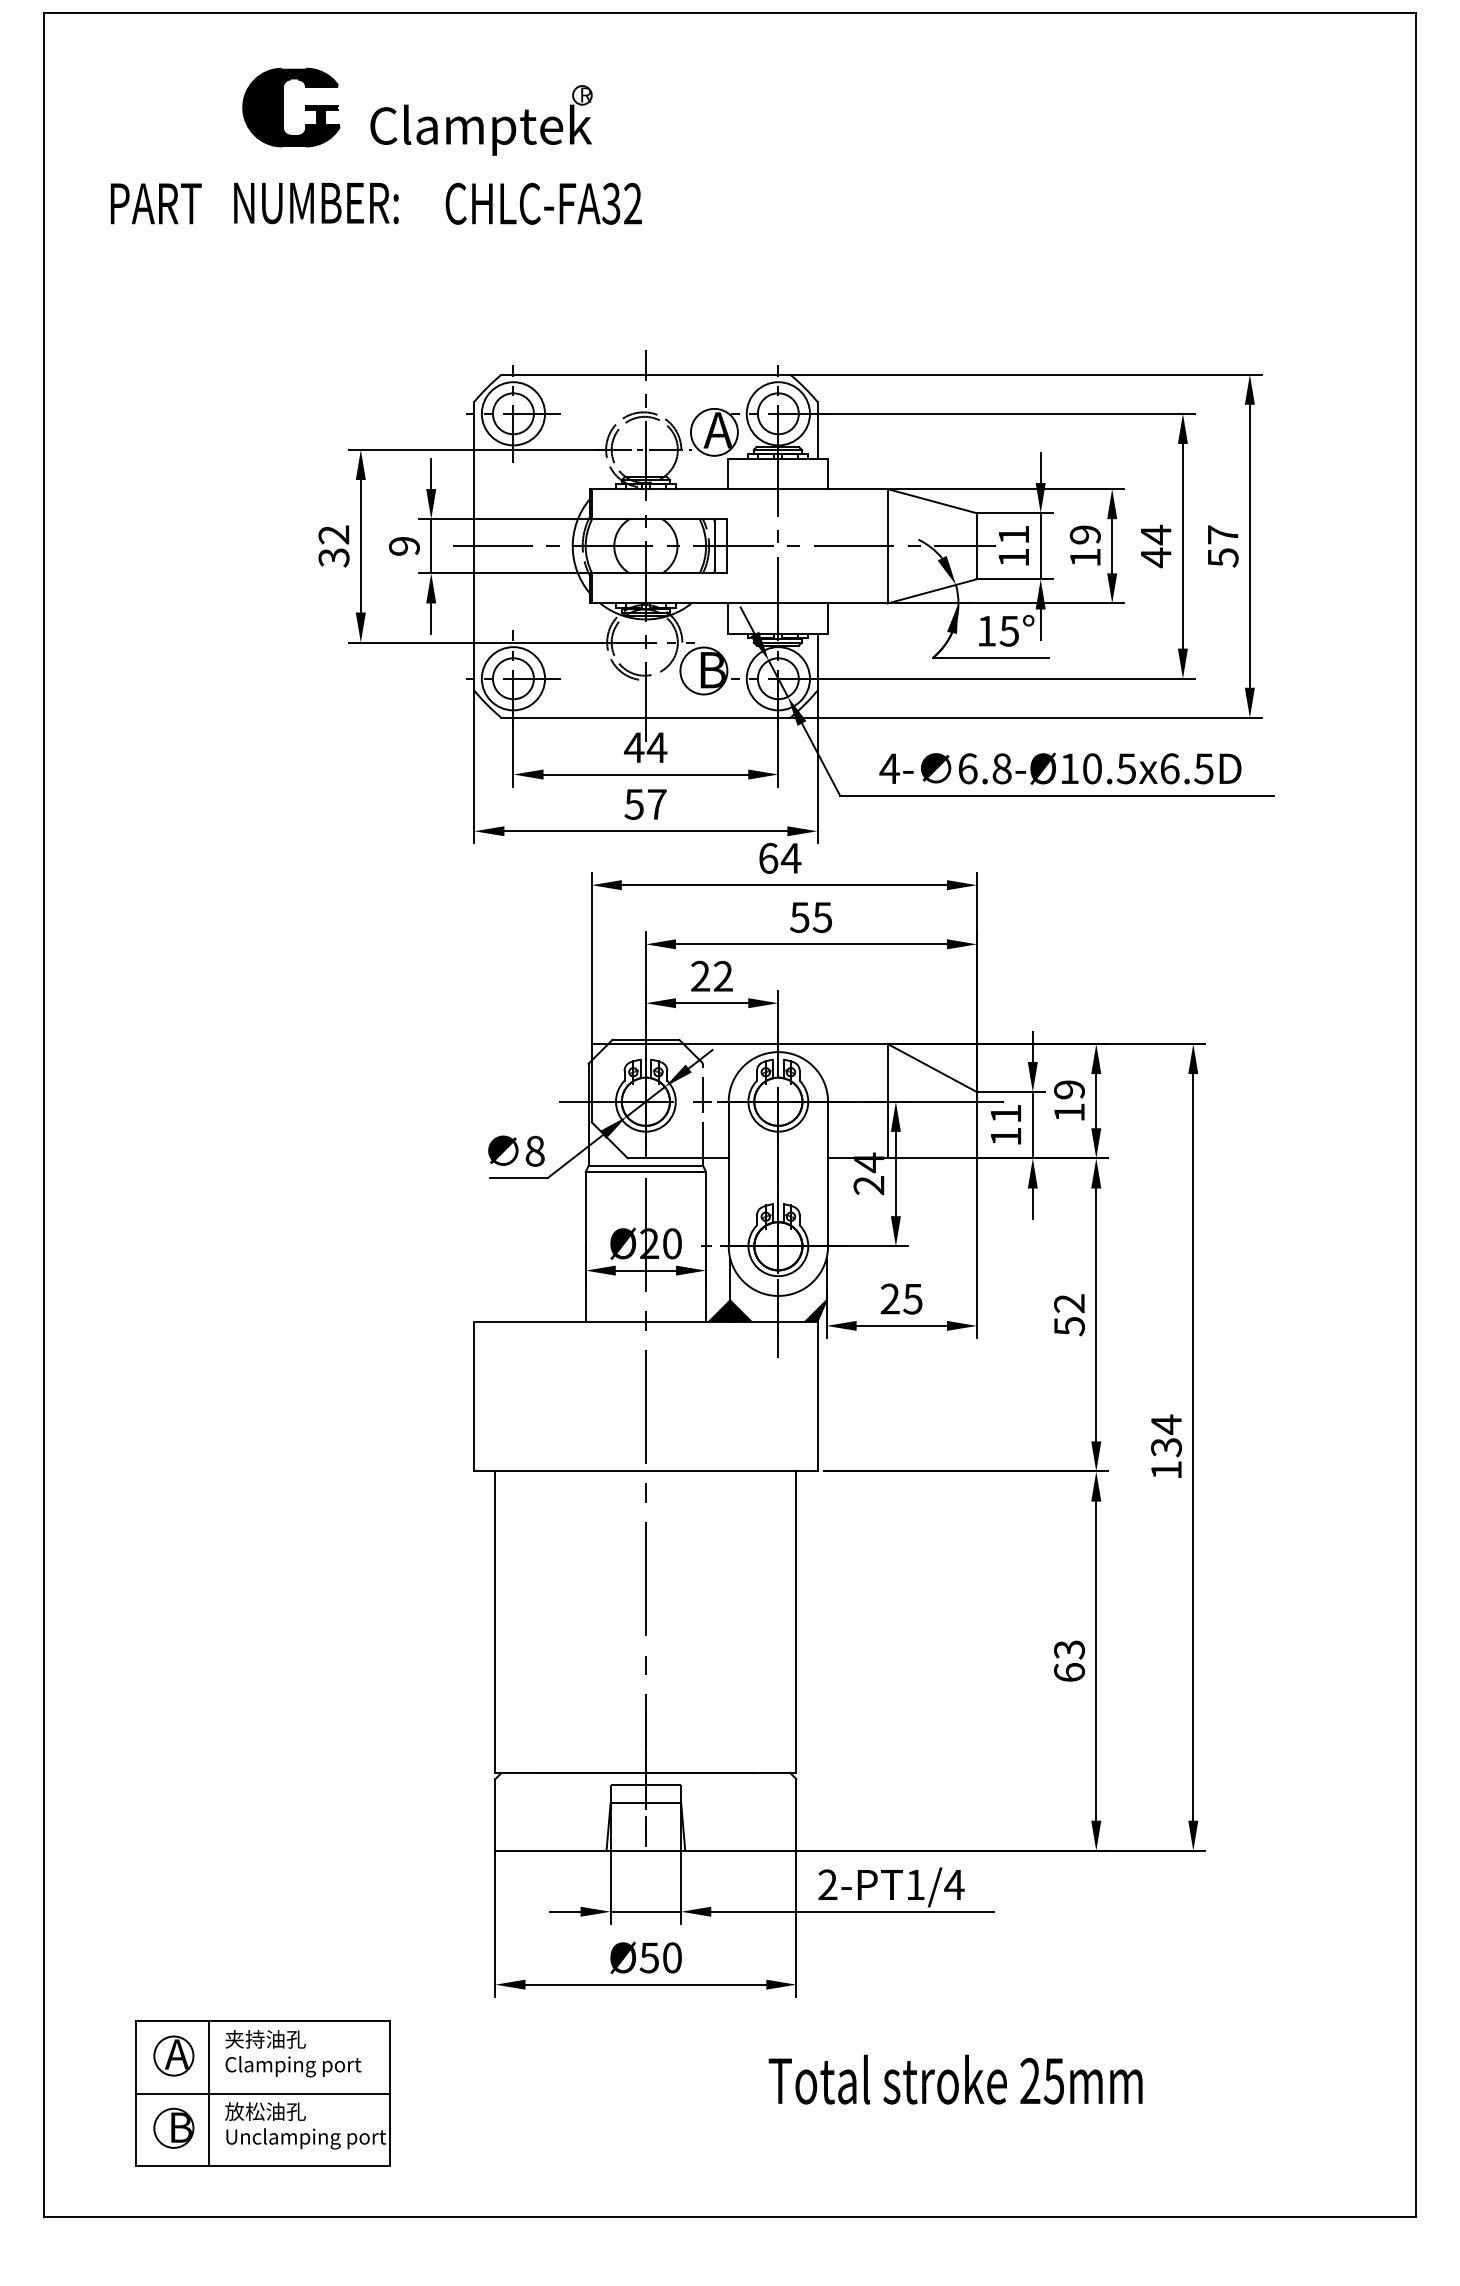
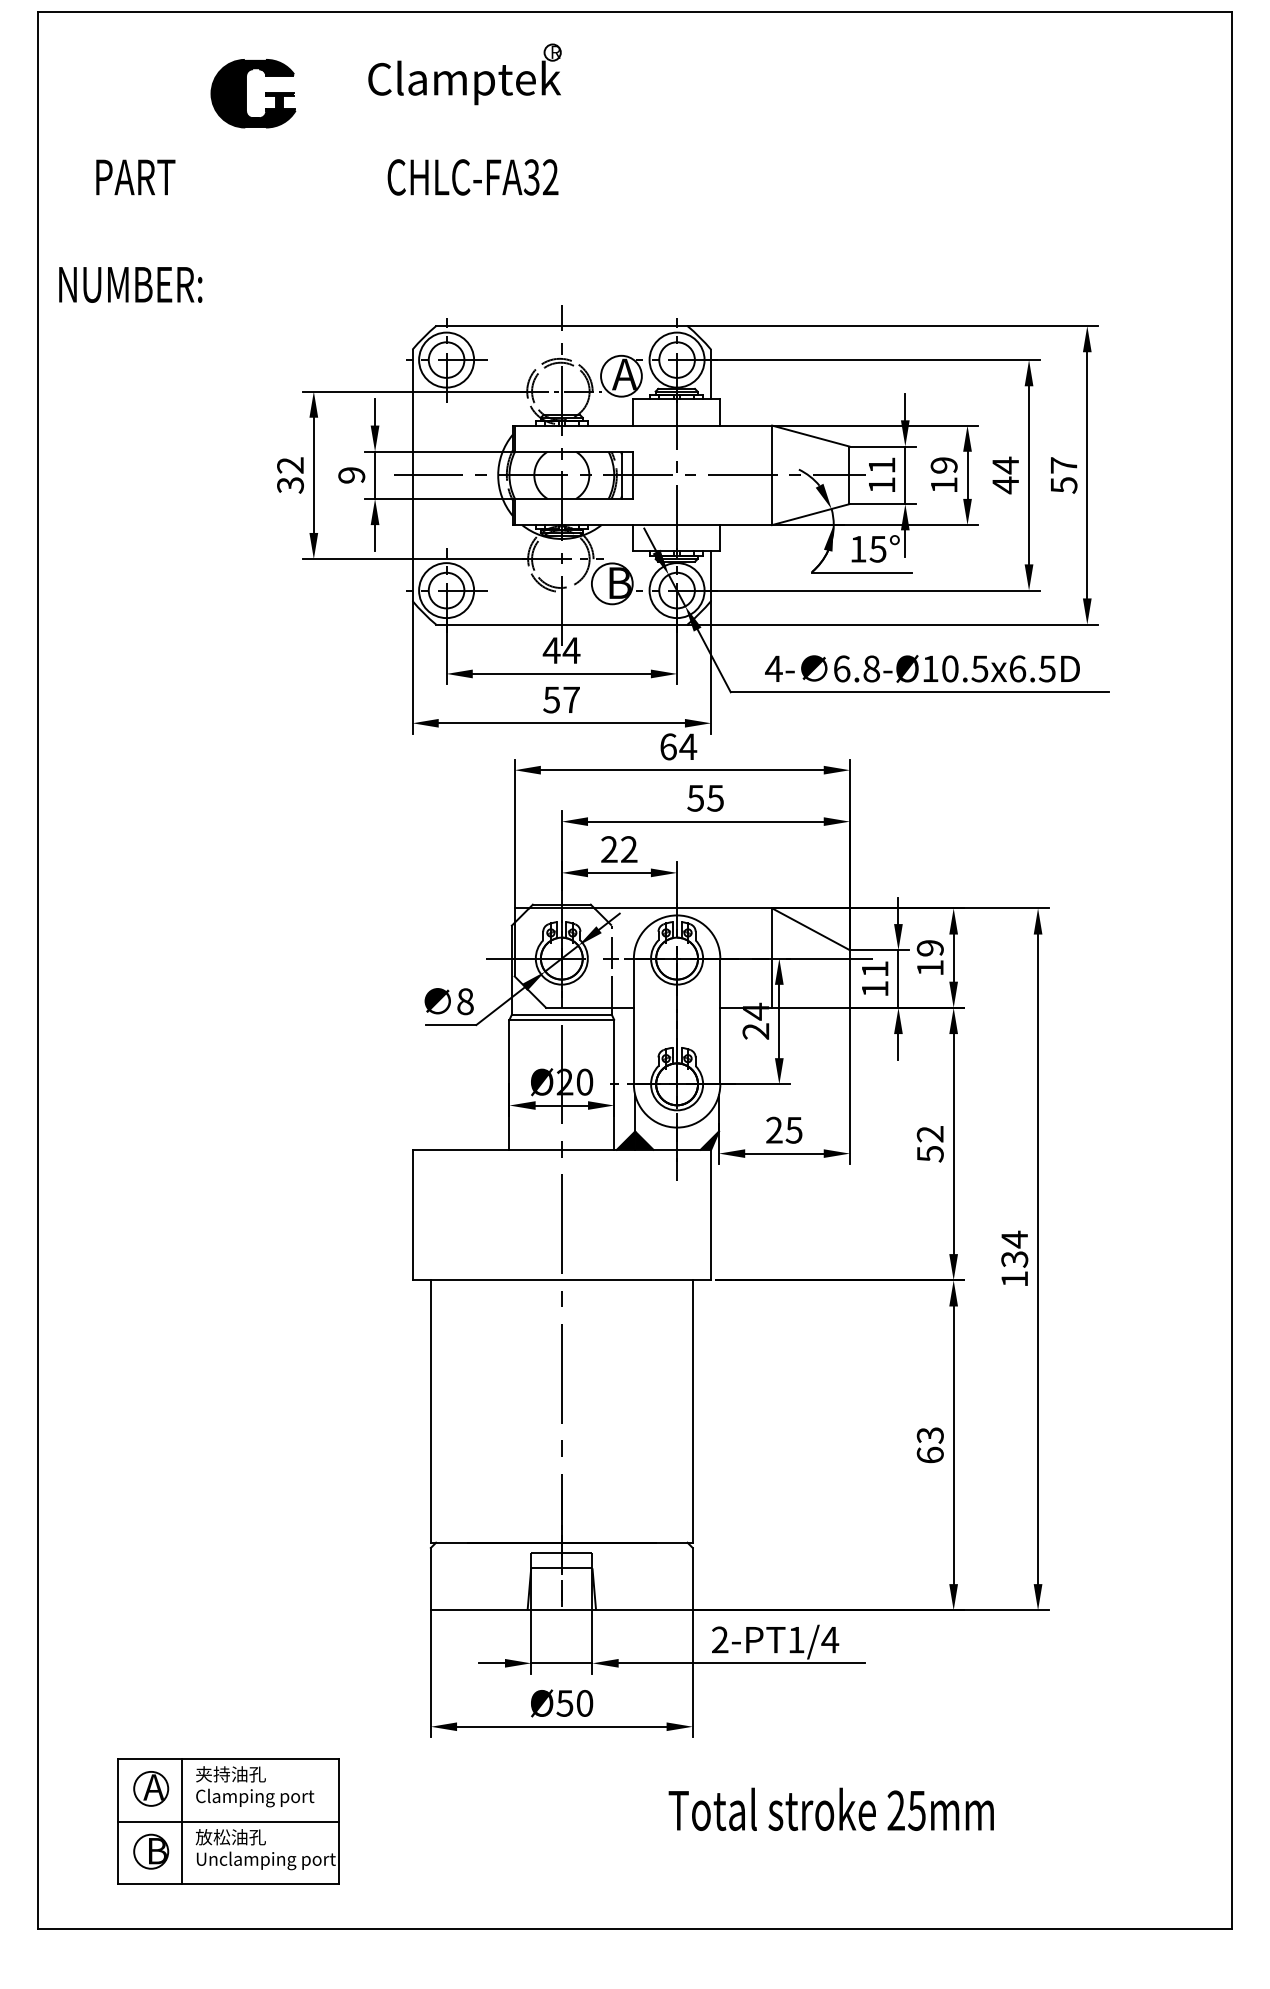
part: (481, 120) -> (464, 74), moved
text: (316, 203) -> (130, 285), moved

